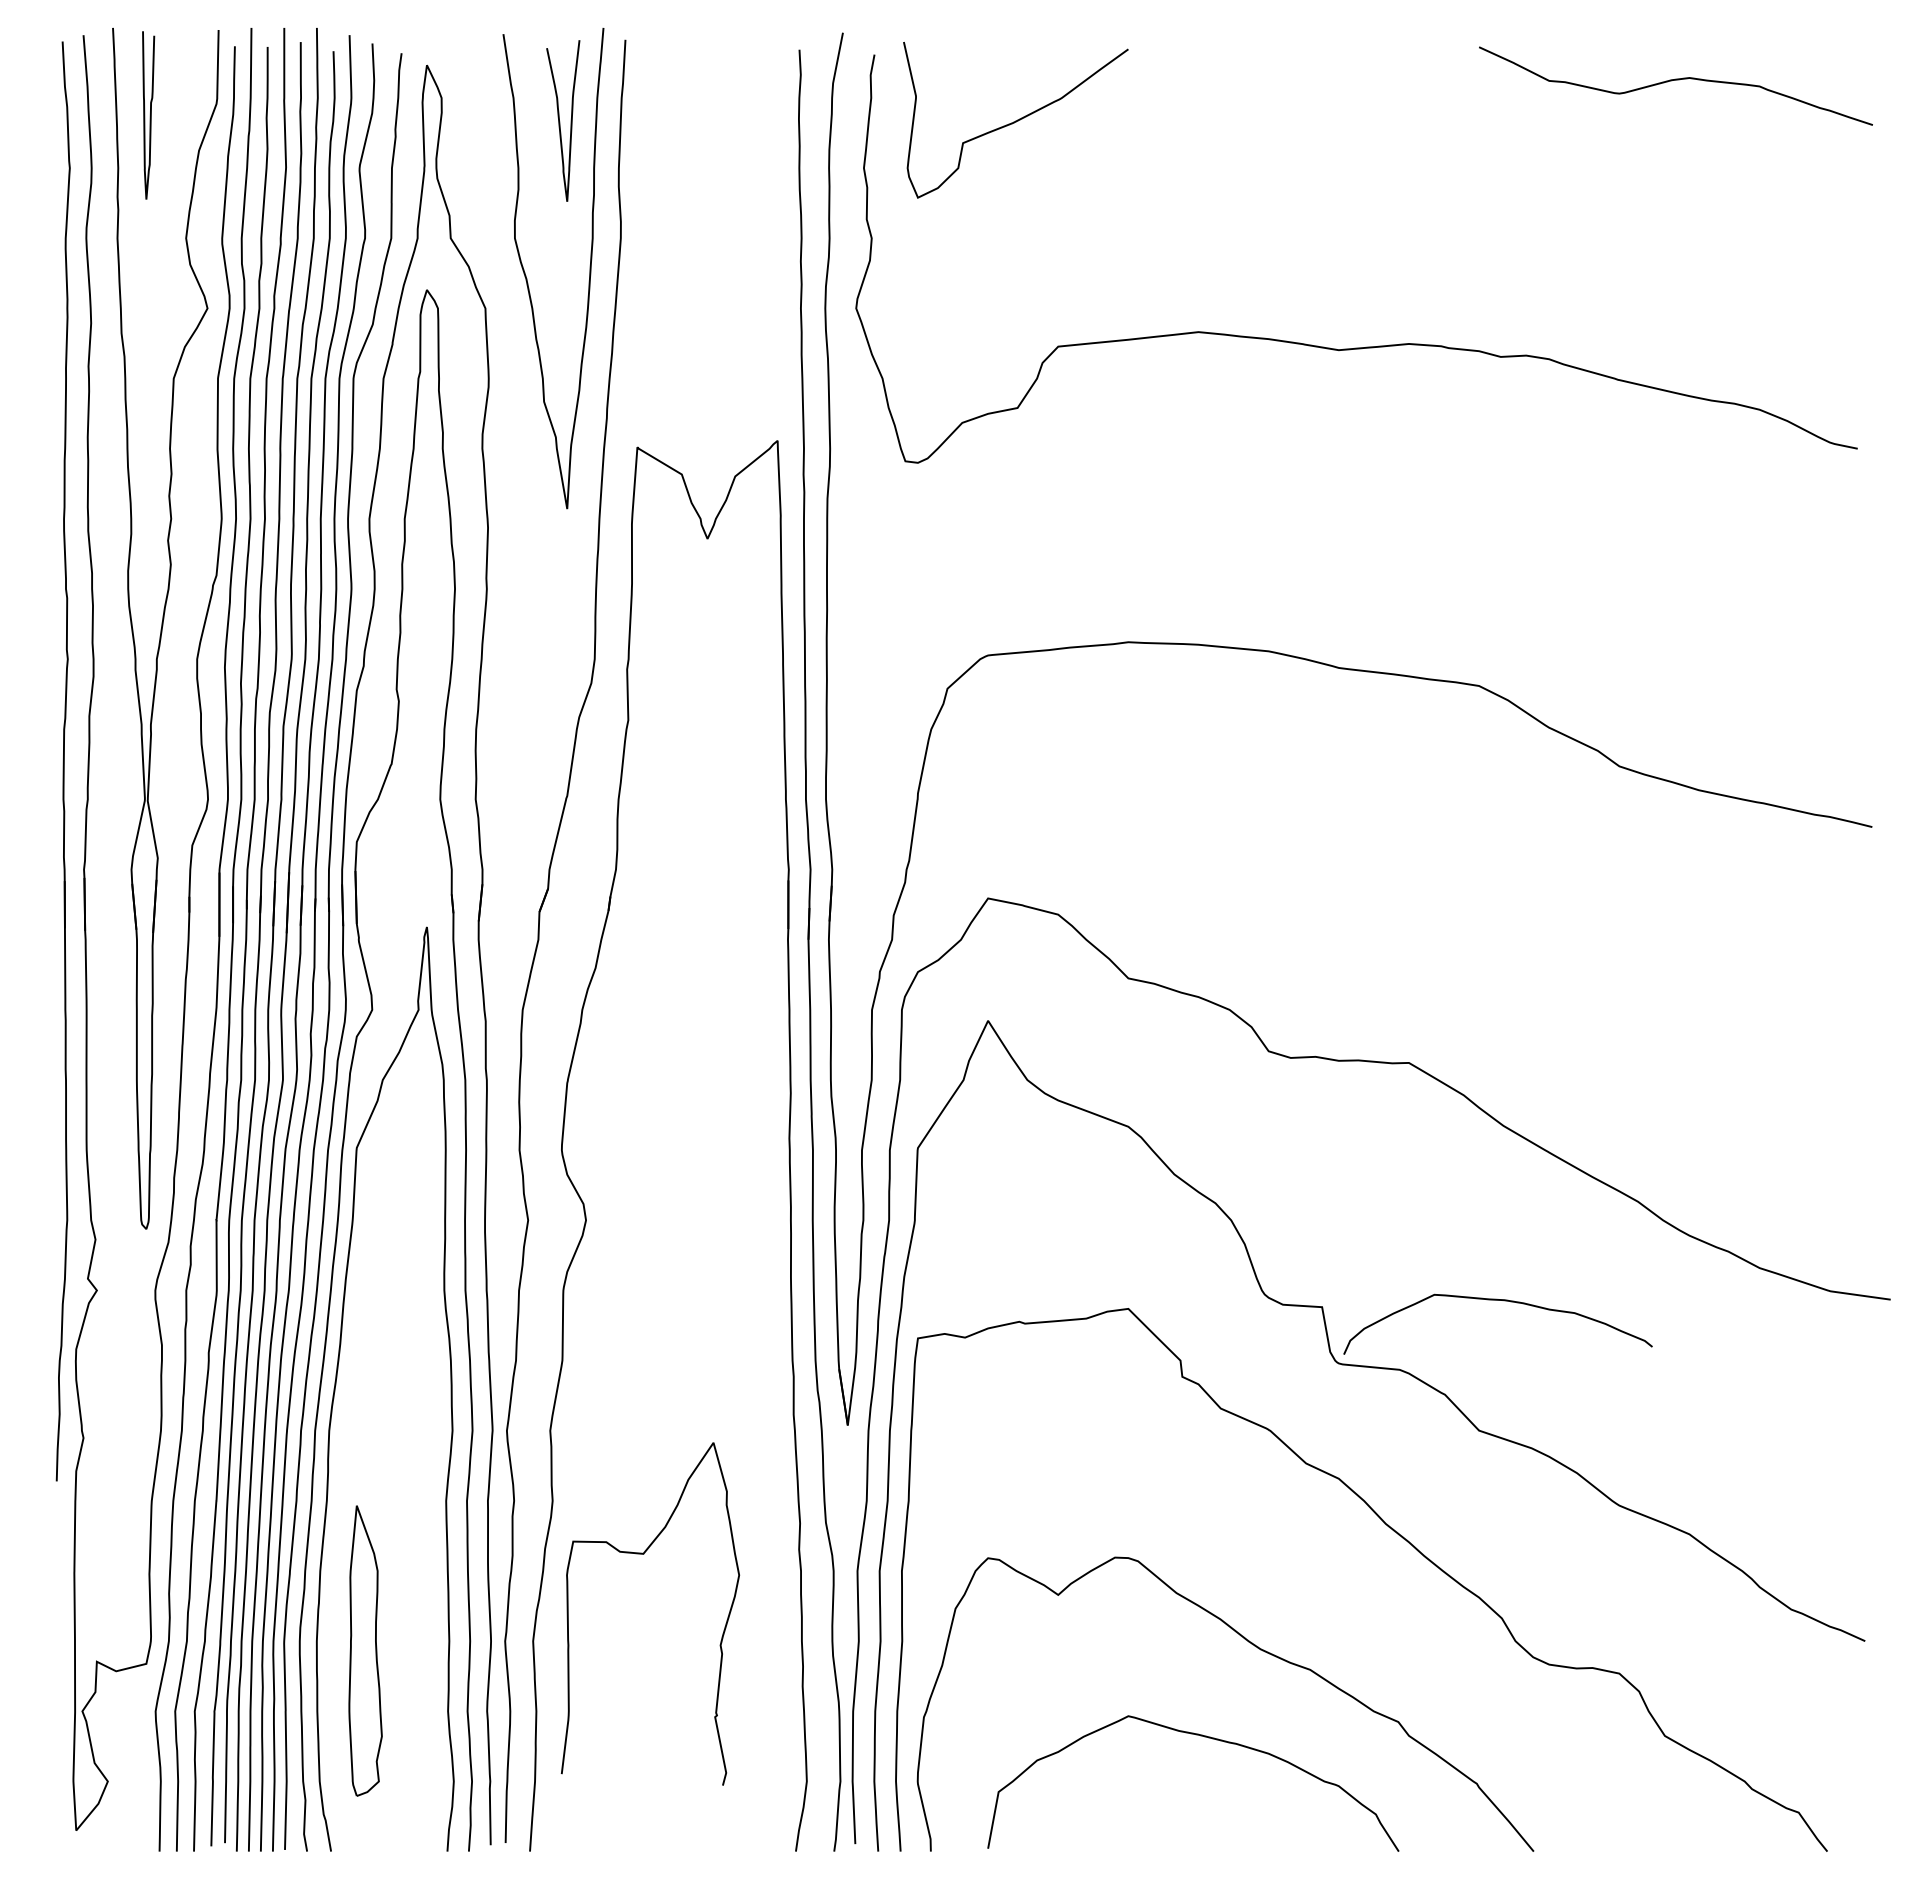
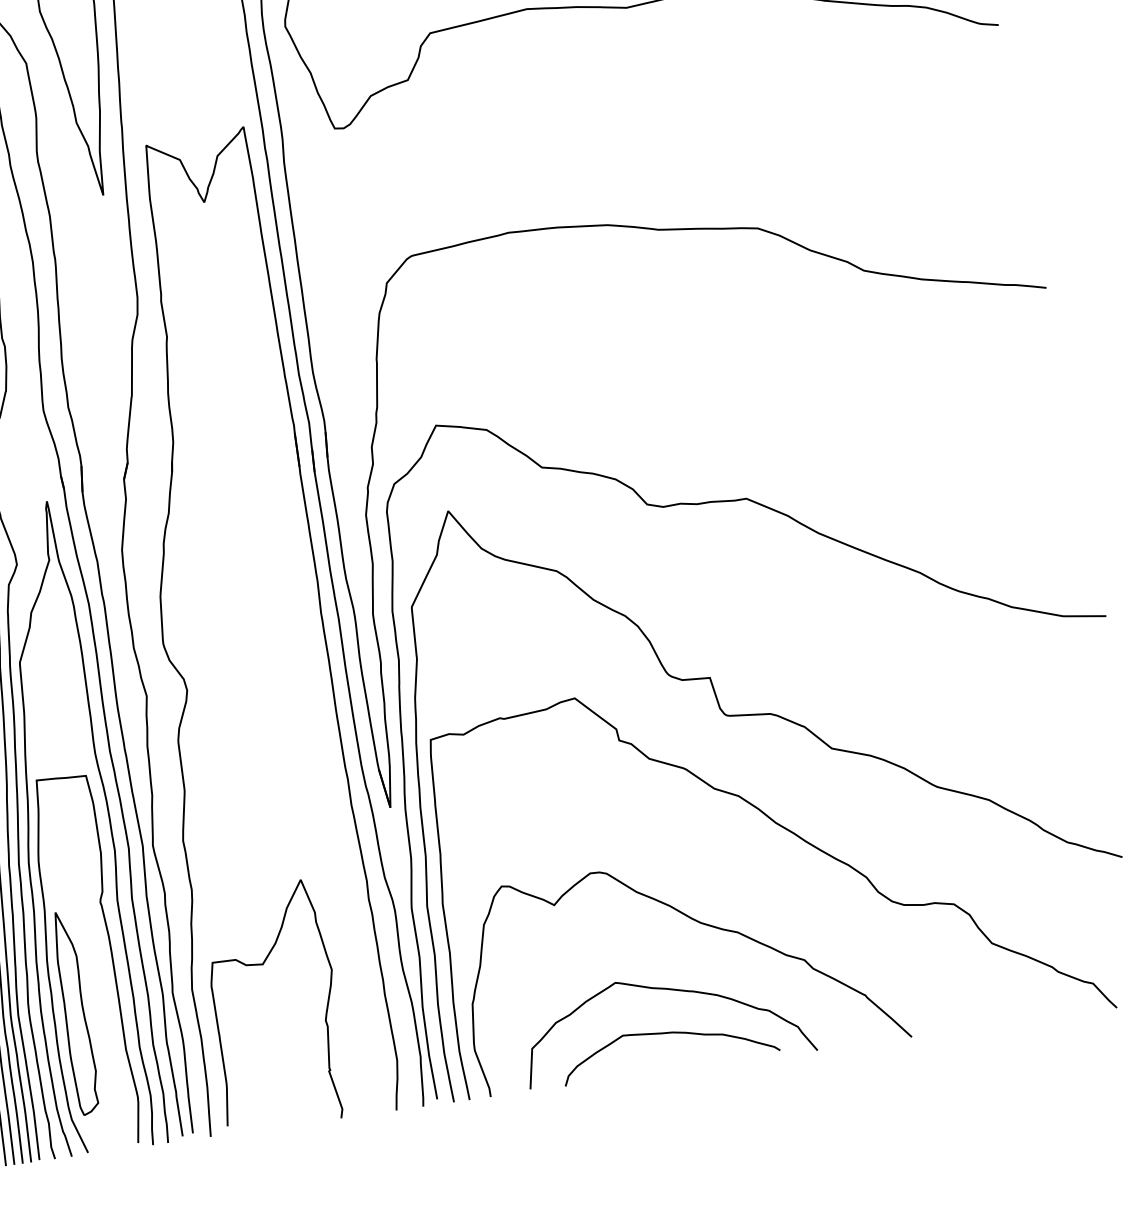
curve: (1497, 1300) -> (667, 1033), moved
curve: (644, 1554) -> (263, 964), moved
curve: (426, 1582) -> (111, 959), added

